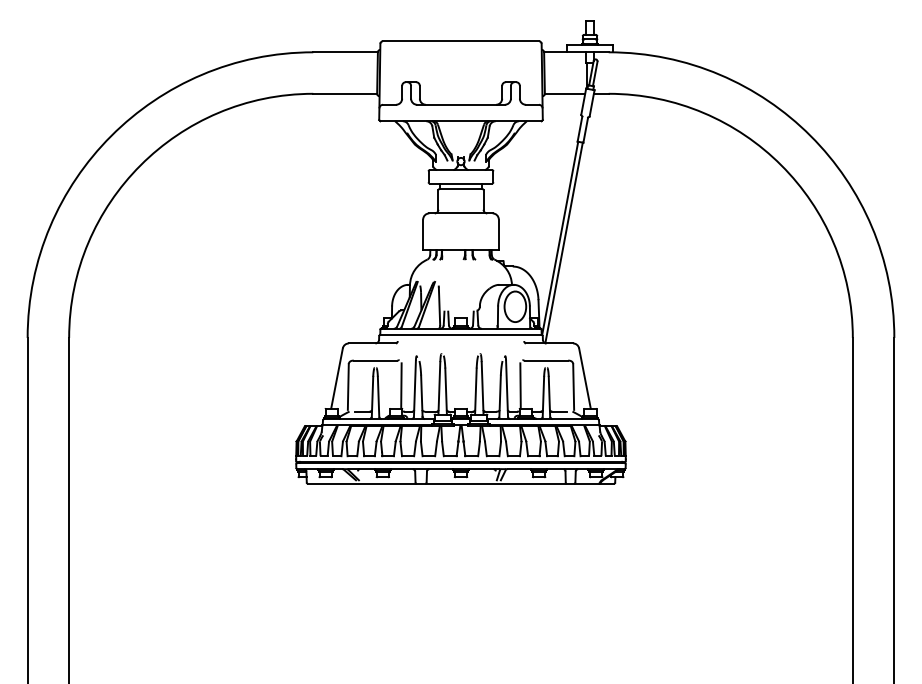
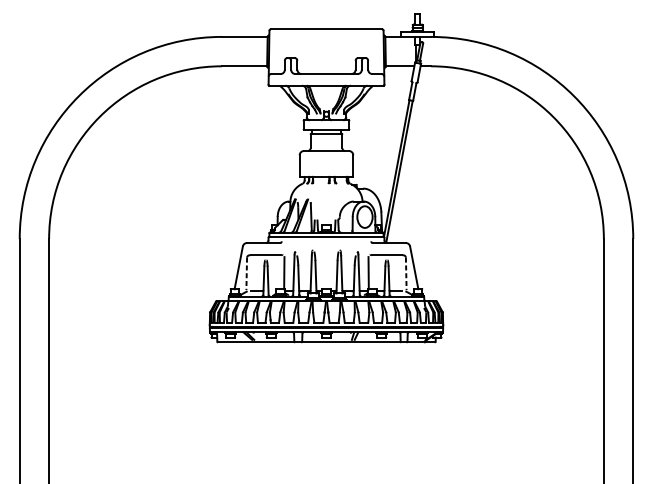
line: (348, 387) -> (246, 274), solid -> dashed
line: (573, 387) -> (406, 274), solid -> dashed

